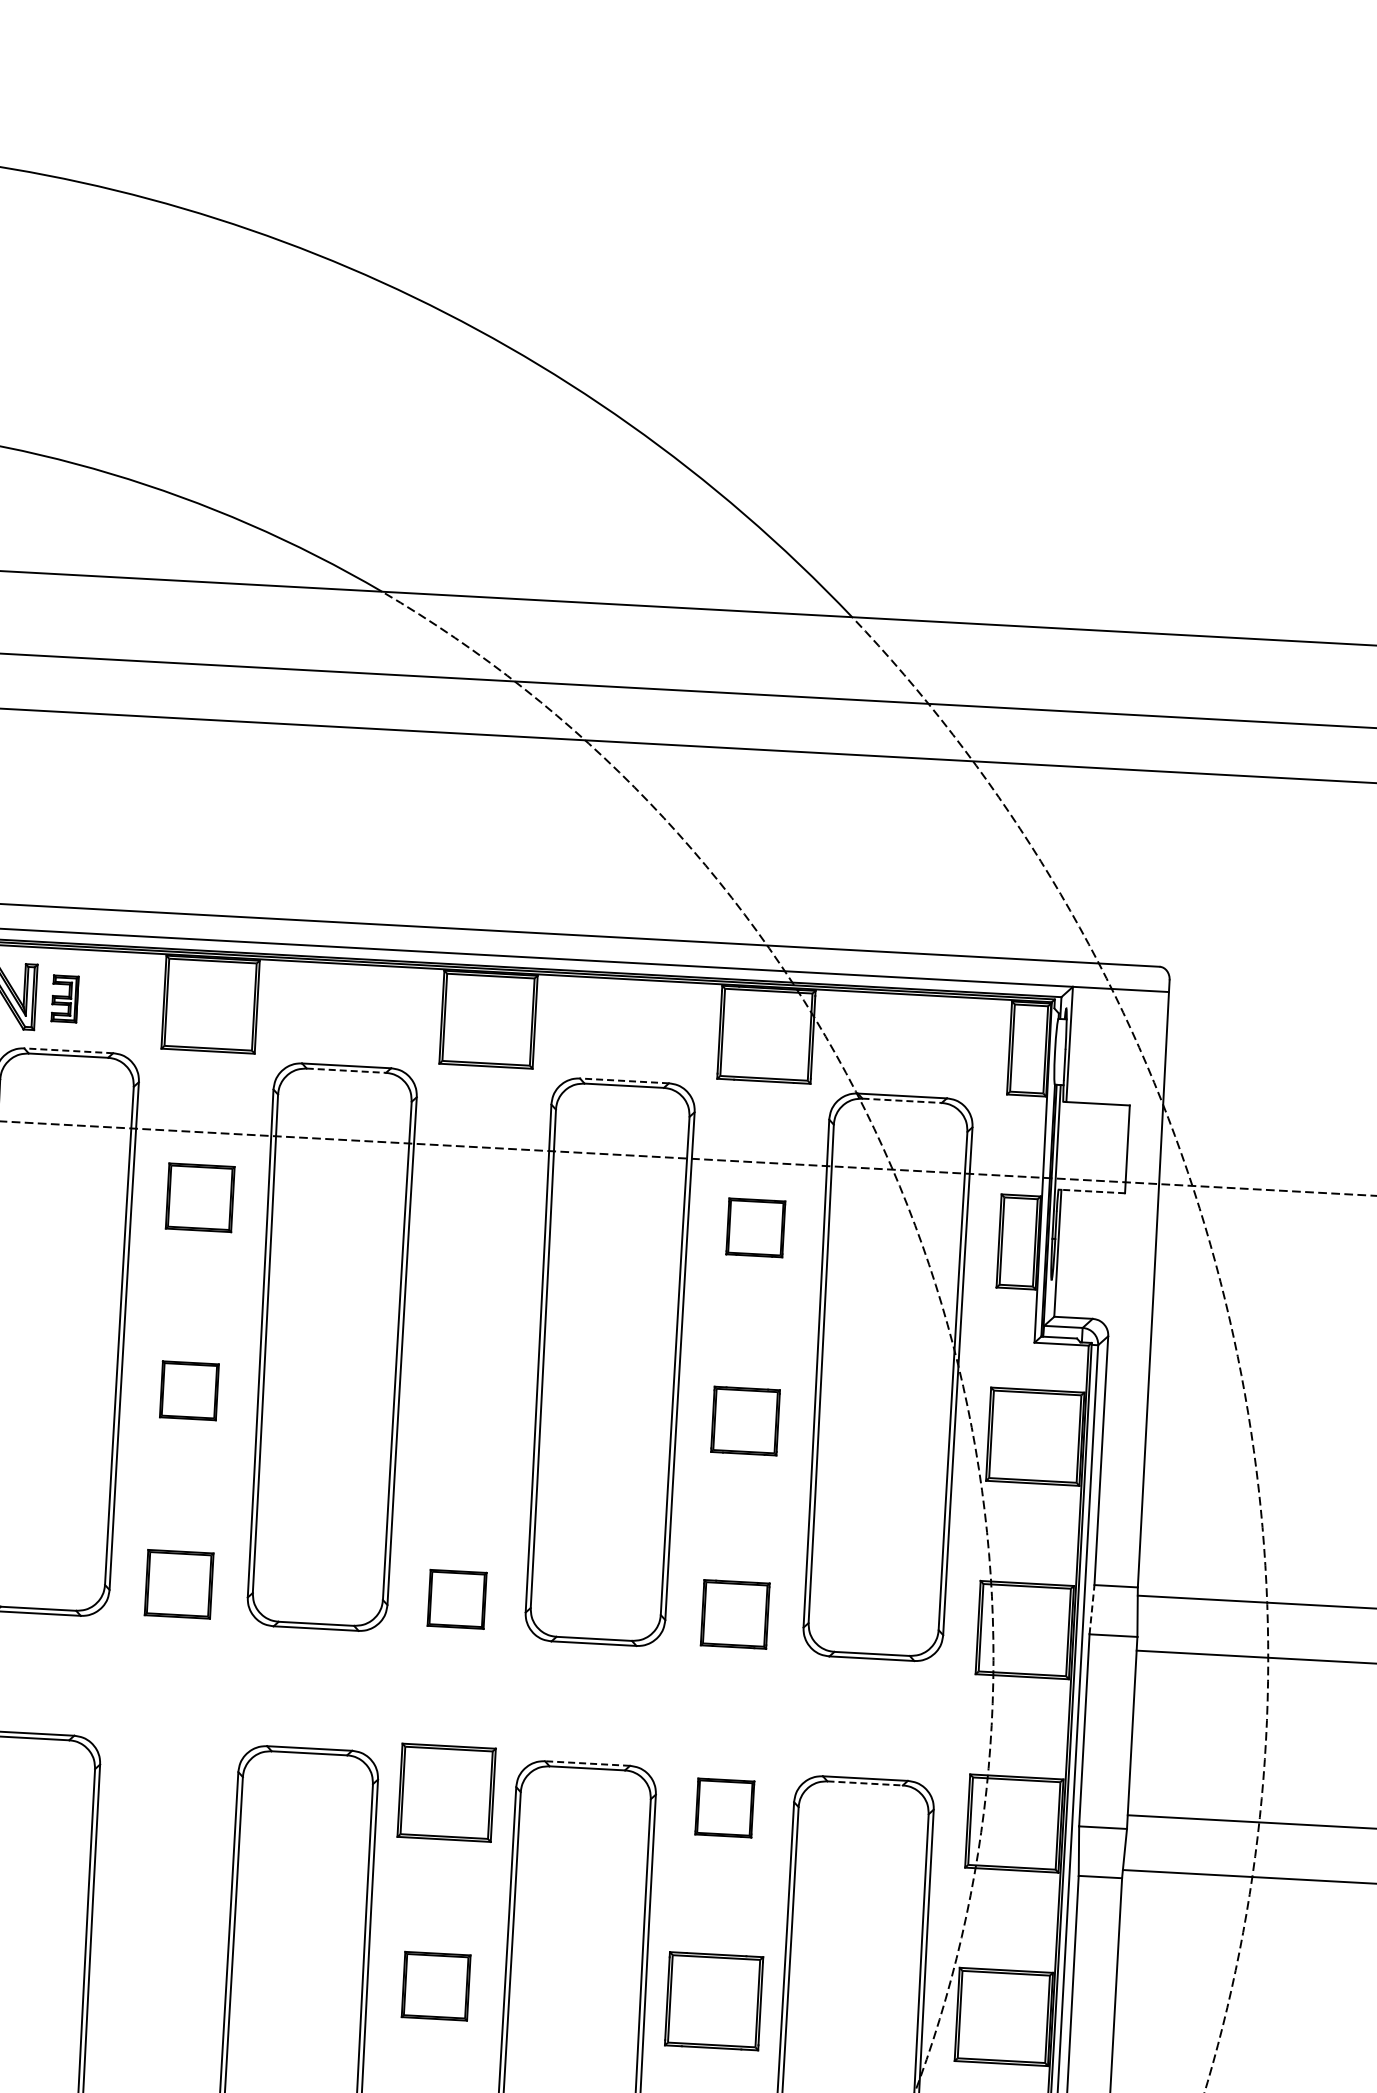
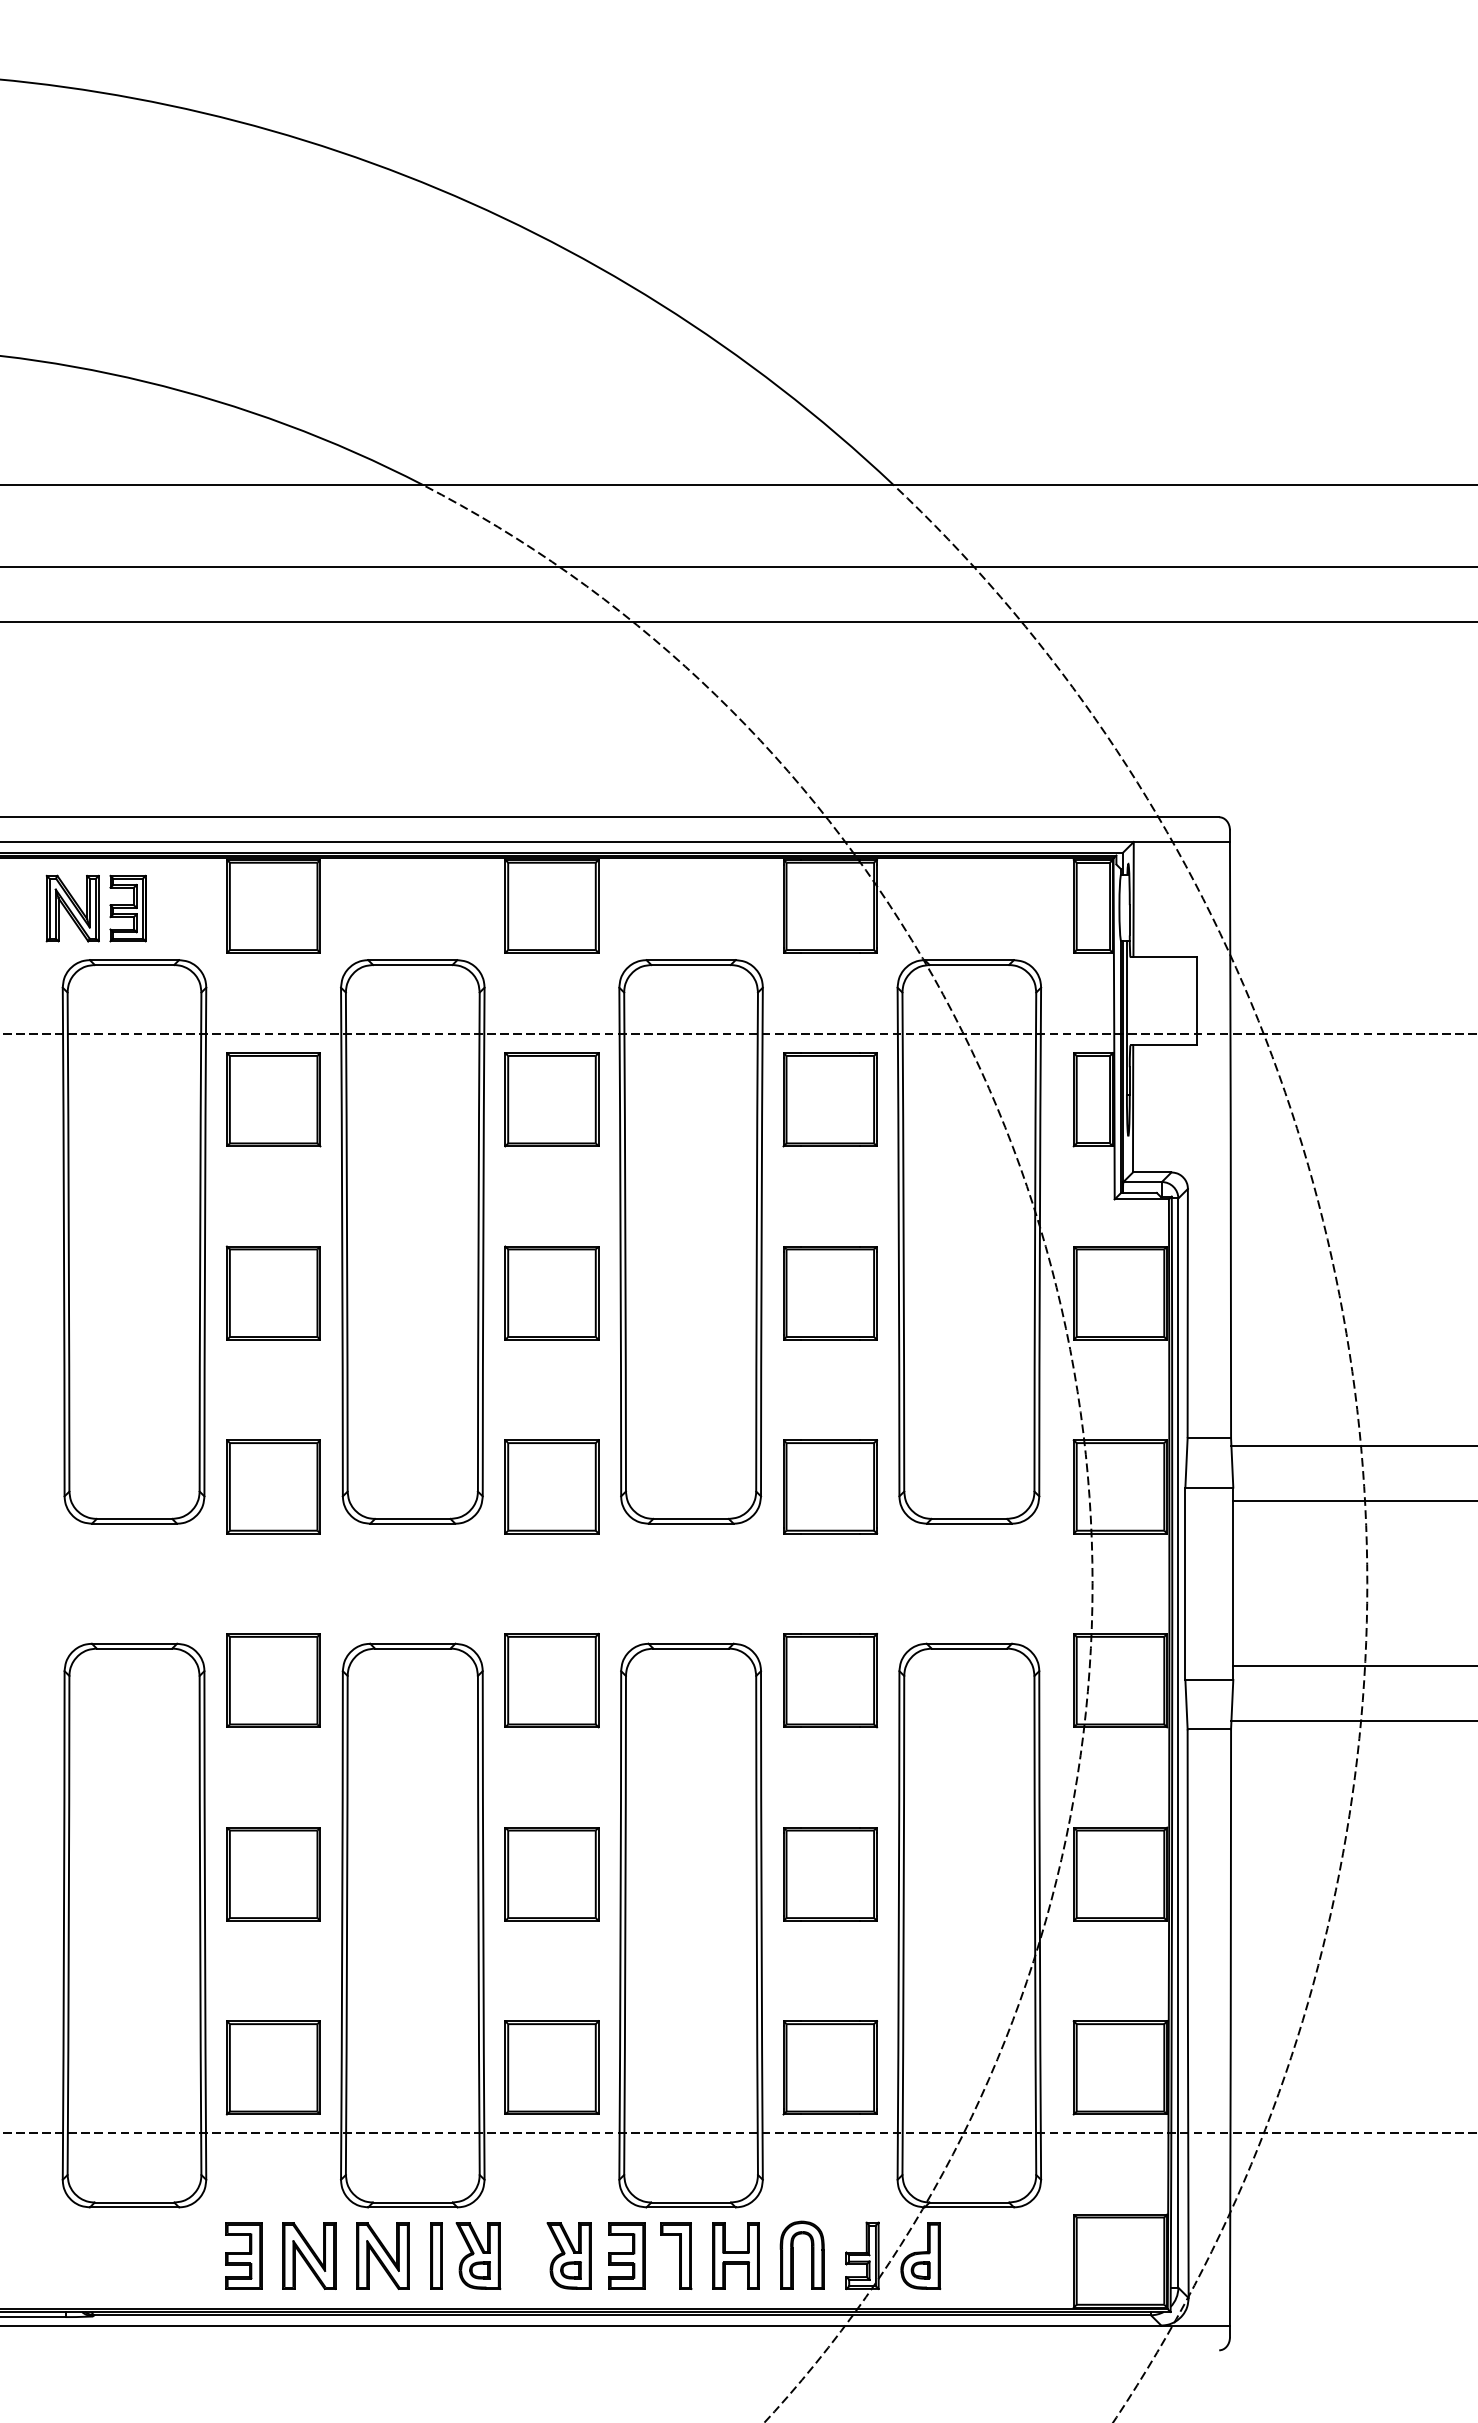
part: (64, 998) -> (127, 908), size x1.43
line: (68, 1051) -> (134, 960), dashed -> solid
line: (346, 1071) -> (412, 965), dashed -> solid
line: (624, 1081) -> (691, 960), dashed -> solid
line: (902, 1101) -> (969, 965), dashed -> solid
line: (1093, 1191) -> (1165, 1045), dashed -> solid
part: (200, 1197) -> (273, 1099), size x1.43
part: (477, 1212) -> (551, 1099), added
part: (755, 1227) -> (829, 1099), size x1.67
part: (188, 1390) -> (272, 1292), size x1.67
part: (467, 1405) -> (551, 1292), added
part: (745, 1421) -> (830, 1293), size x1.43
part: (179, 1583) -> (273, 1486), size x1.43
part: (456, 1598) -> (551, 1486), size x1.67
line: (1092, 1609) -> (1186, 1462), dashed -> solid
part: (735, 1614) -> (830, 1486), size x1.43
line: (587, 1763) -> (691, 1643), dashed -> solid
part: (168, 1777) -> (273, 1680), added
line: (865, 1783) -> (969, 1648), dashed -> solid
part: (724, 1807) -> (830, 1680), size x1.67
part: (158, 1971) -> (273, 1874), added
part: (435, 1986) -> (551, 1874), size x1.43

